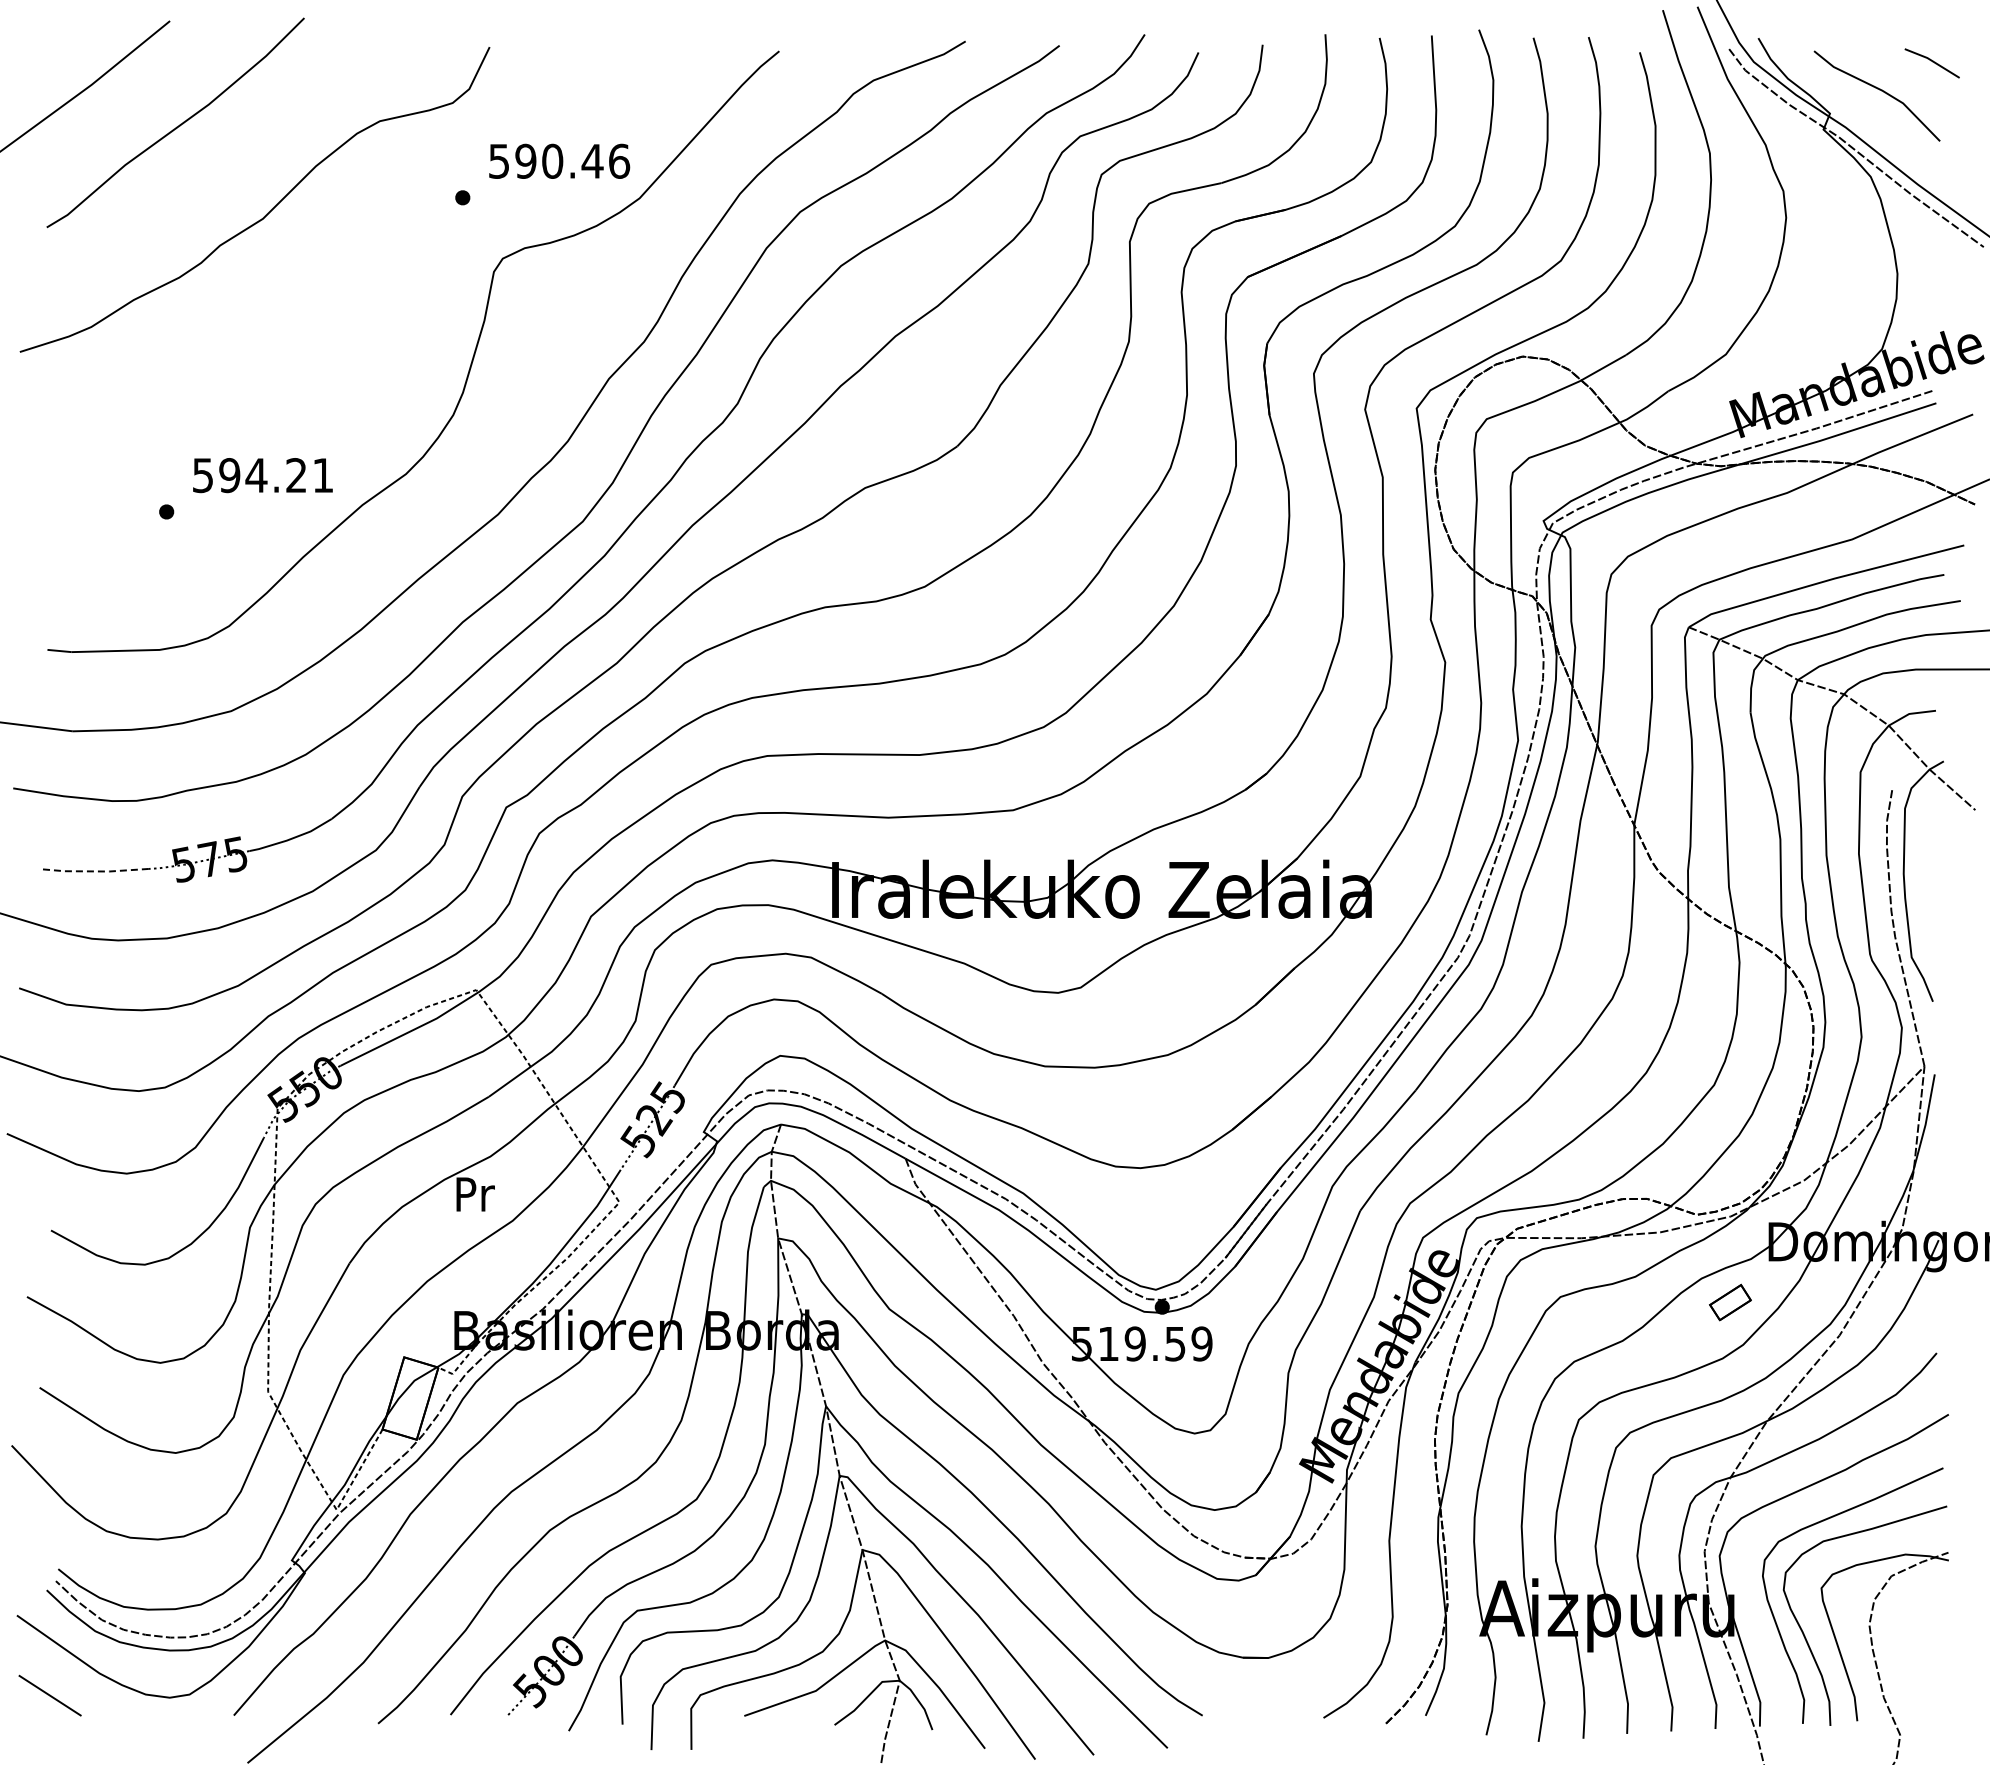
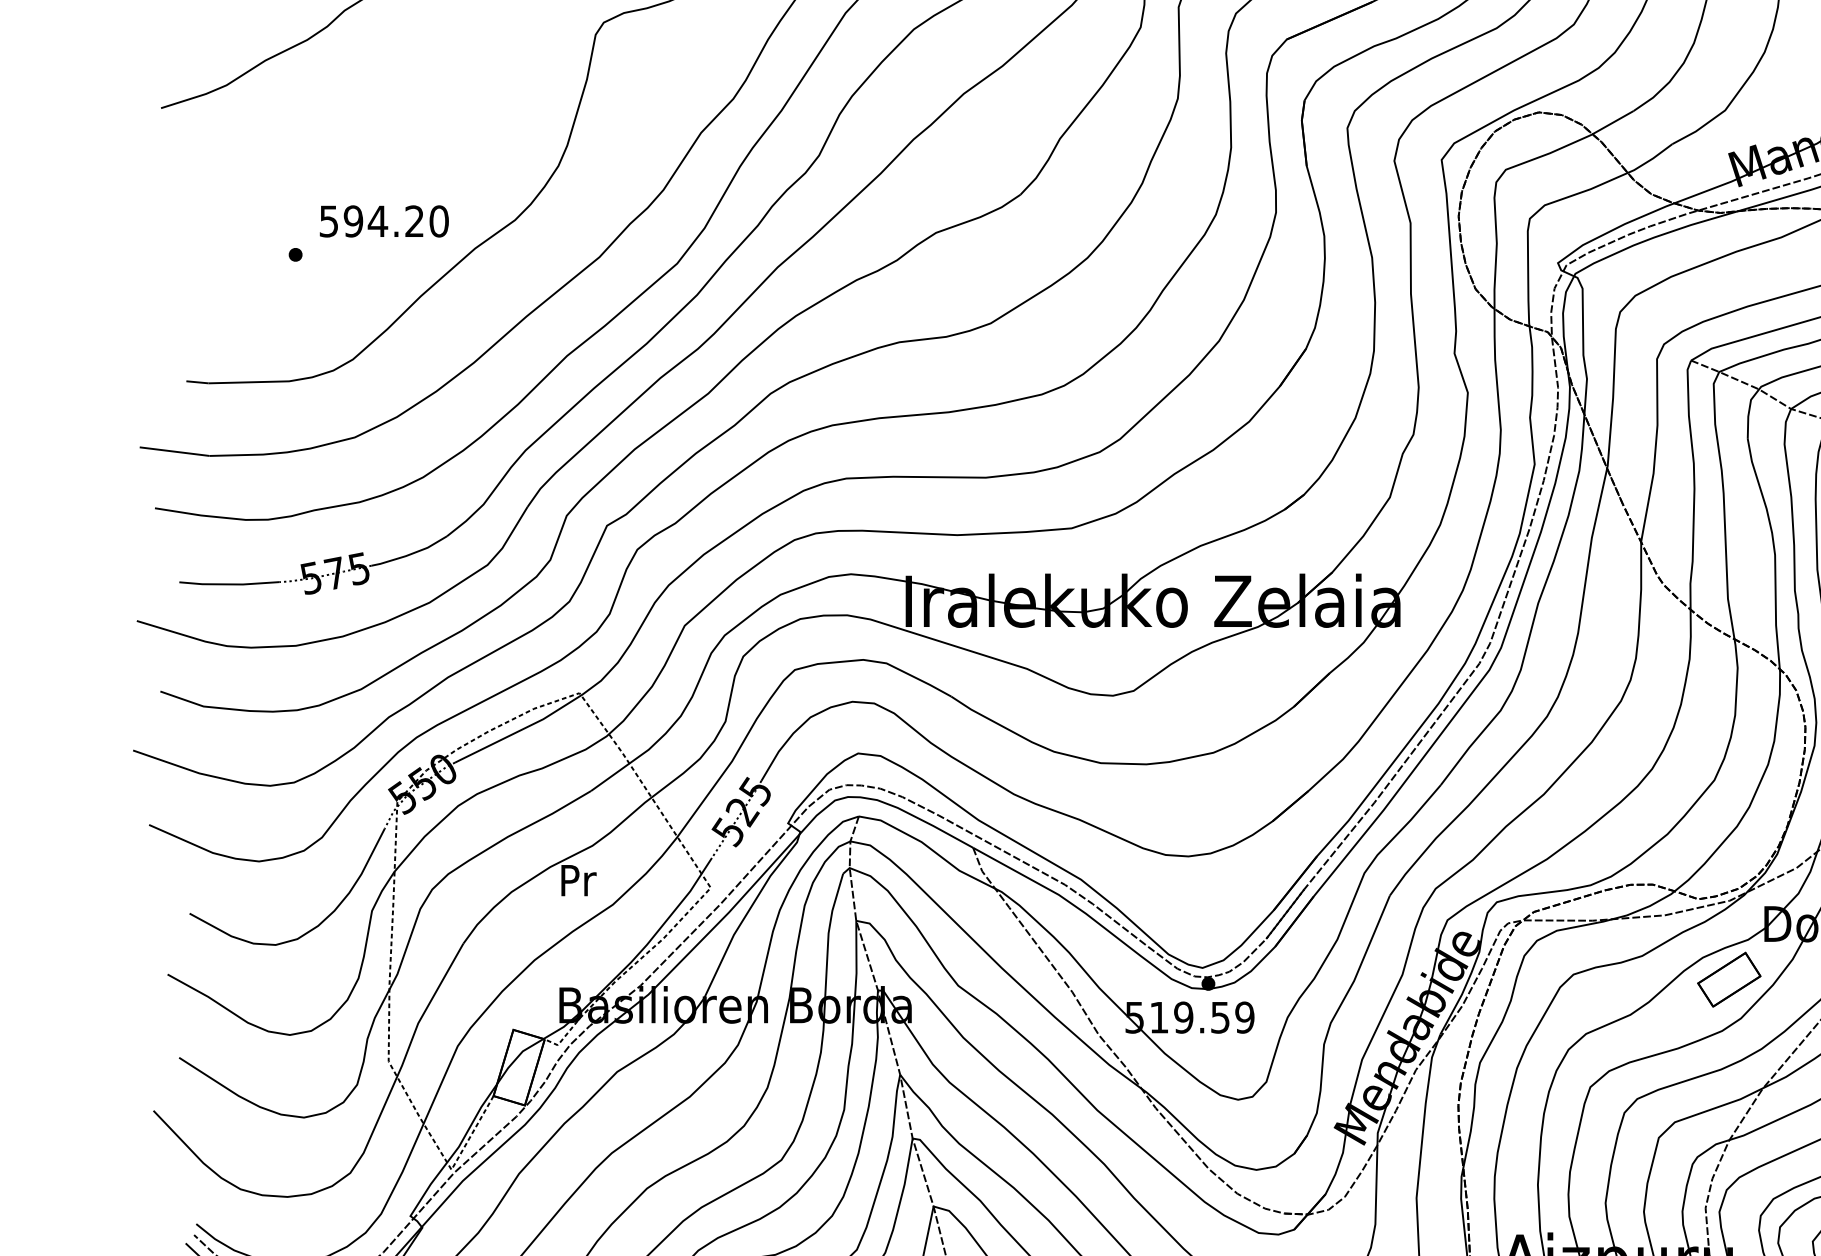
text: (322, 475) -> (438, 221), 594.21 -> 594.20
line: (93, 871) -> (228, 584), dashed -> solid
part: (1730, 1302) -> (1729, 979), size x1.67

